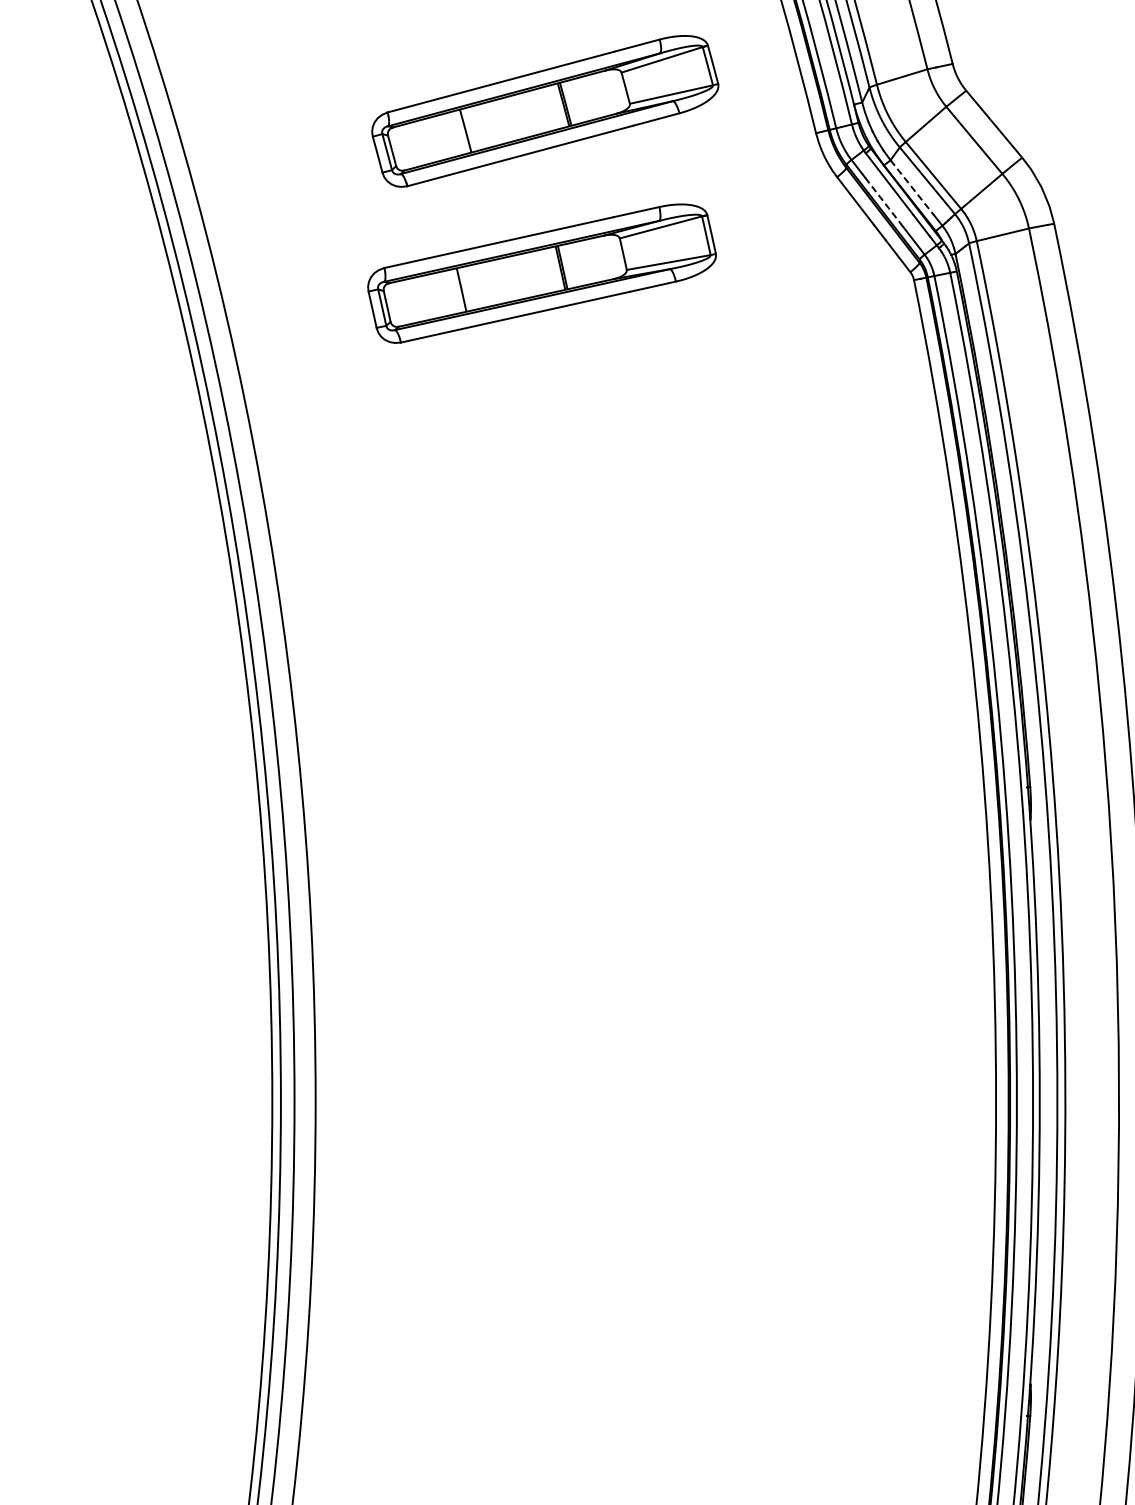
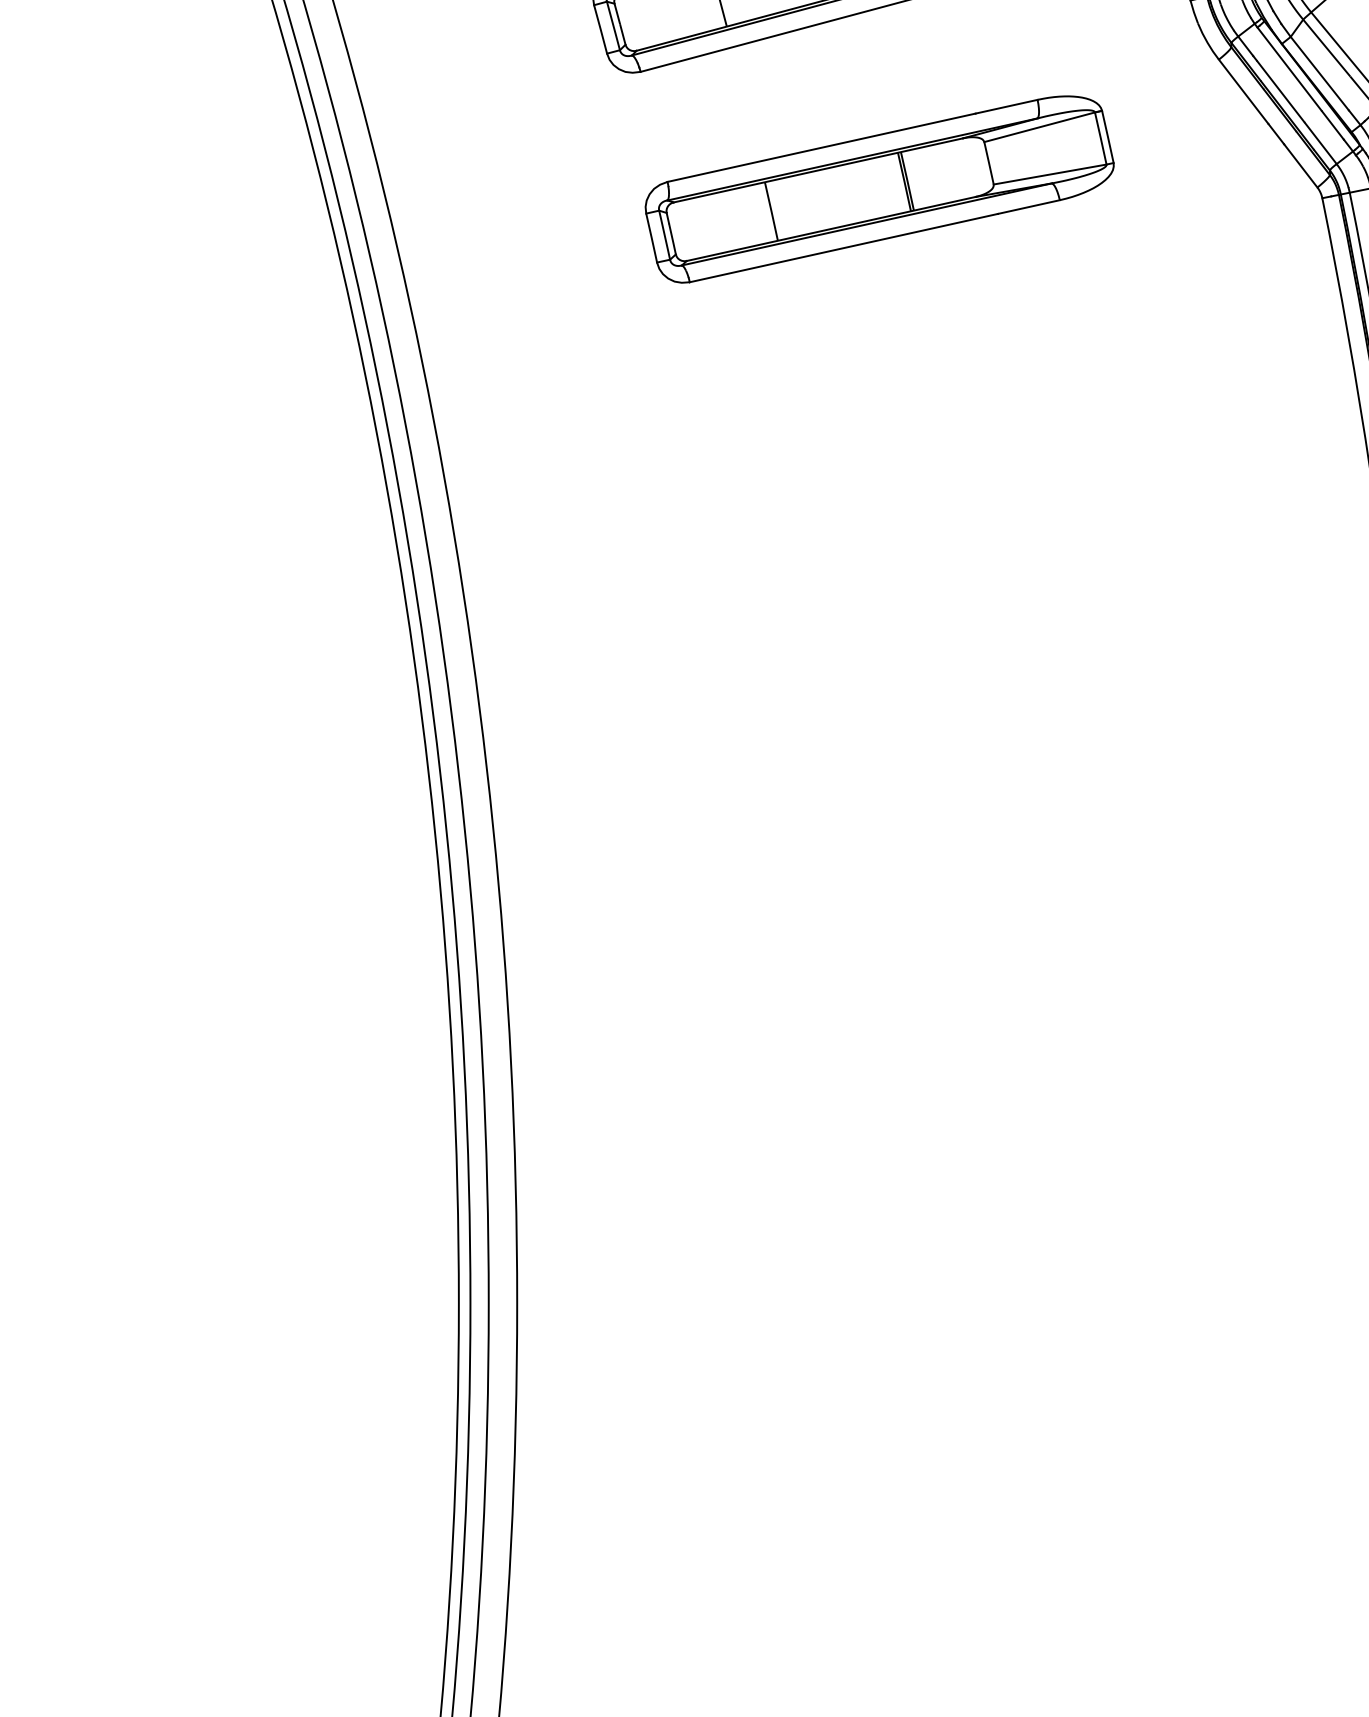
line: (912, 187) -> (1320, 73), dashed -> solid
line: (883, 201) -> (1281, 92), dashed -> solid
part: (541, 273) -> (878, 189), moved

